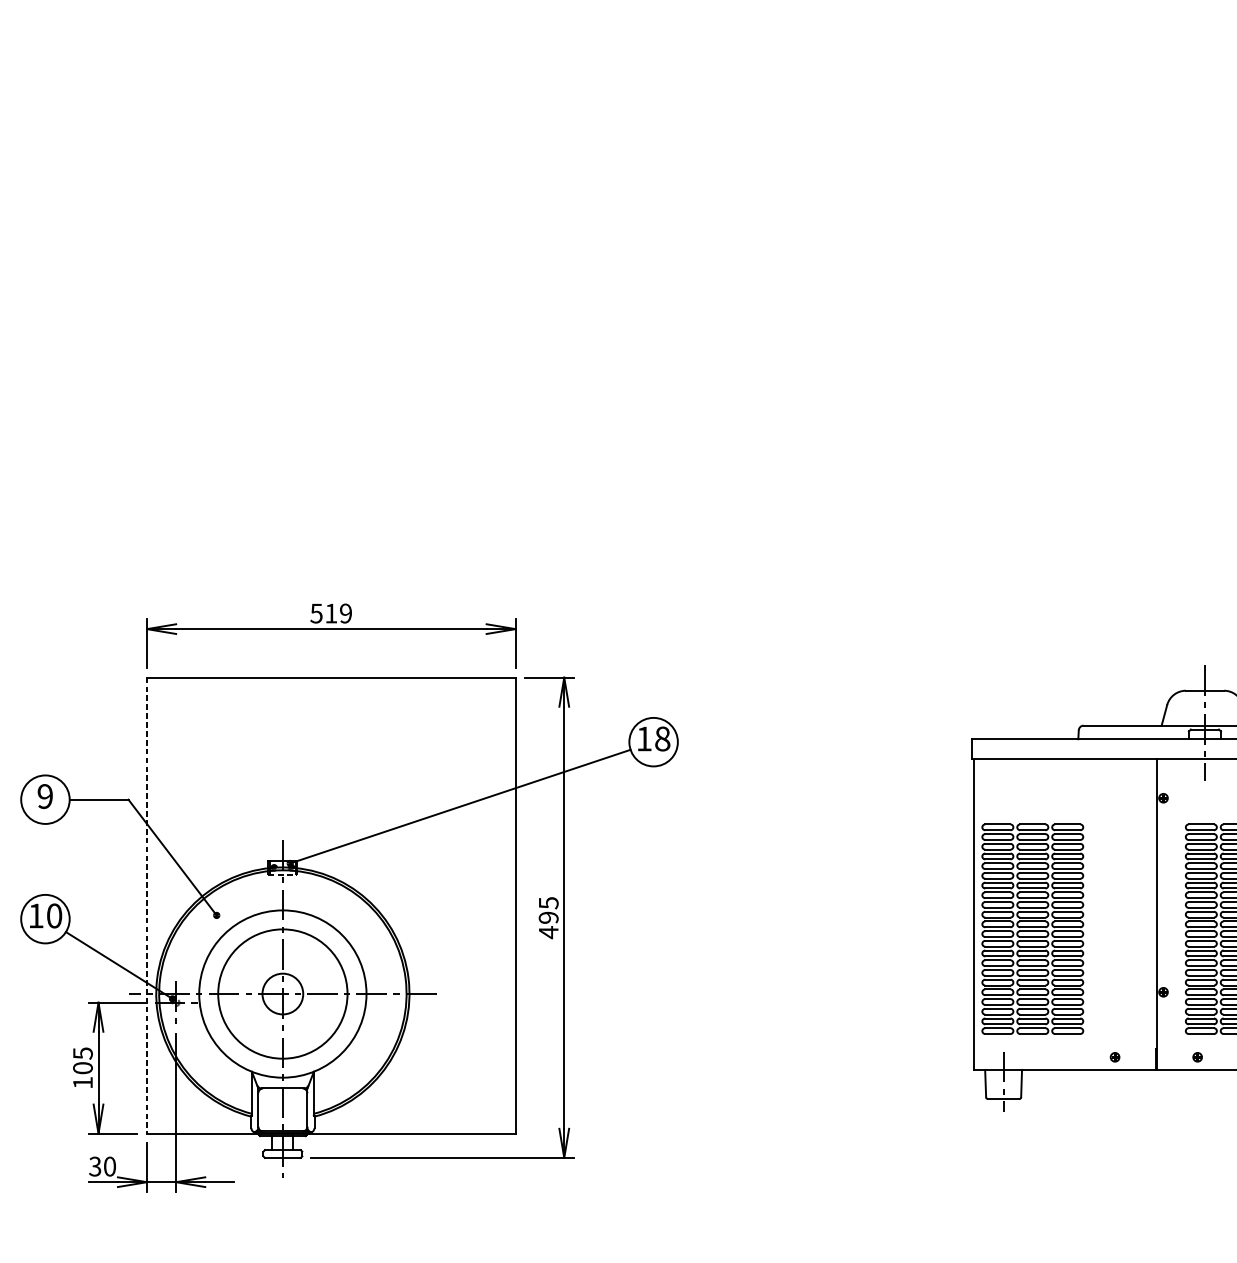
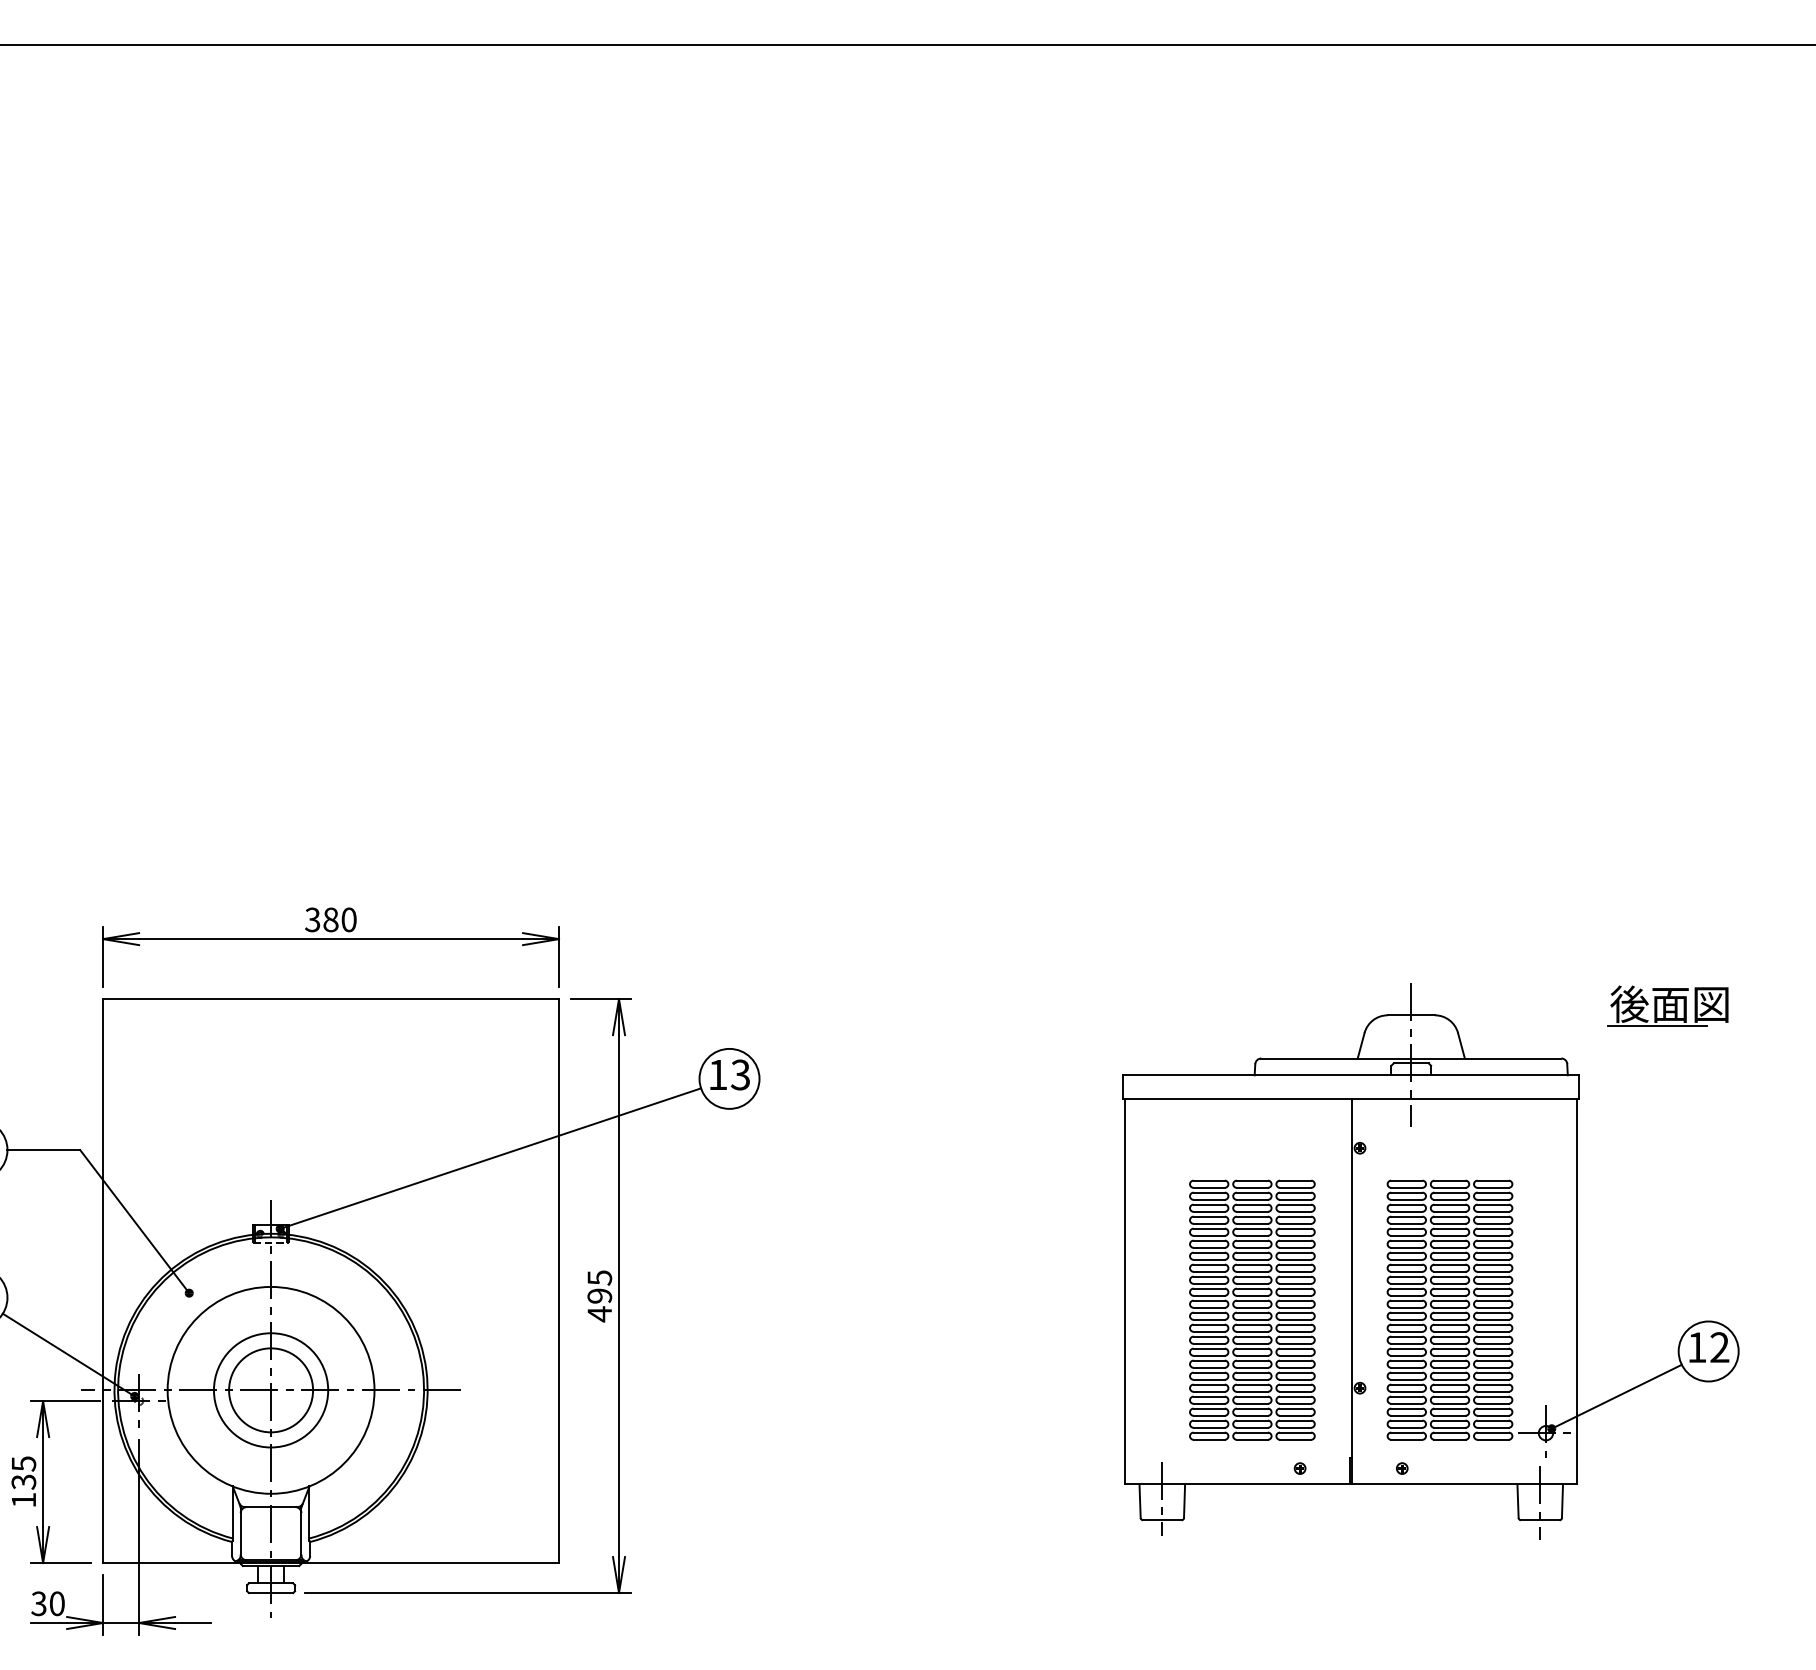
text: (330, 613) -> (330, 919), 519 -> 380
text: (662, 738) -> (740, 1074), 18 -> 13
line: (147, 906) -> (103, 1281), dashed -> solid
part: (1032, 928) -> (1252, 1309), moved
circle: (282, 994) -> (270, 1390), size x0.71
circle: (283, 994) -> (271, 1390), size x1.67
text: (82, 1067) -> (23, 1481), 105 -> 135

